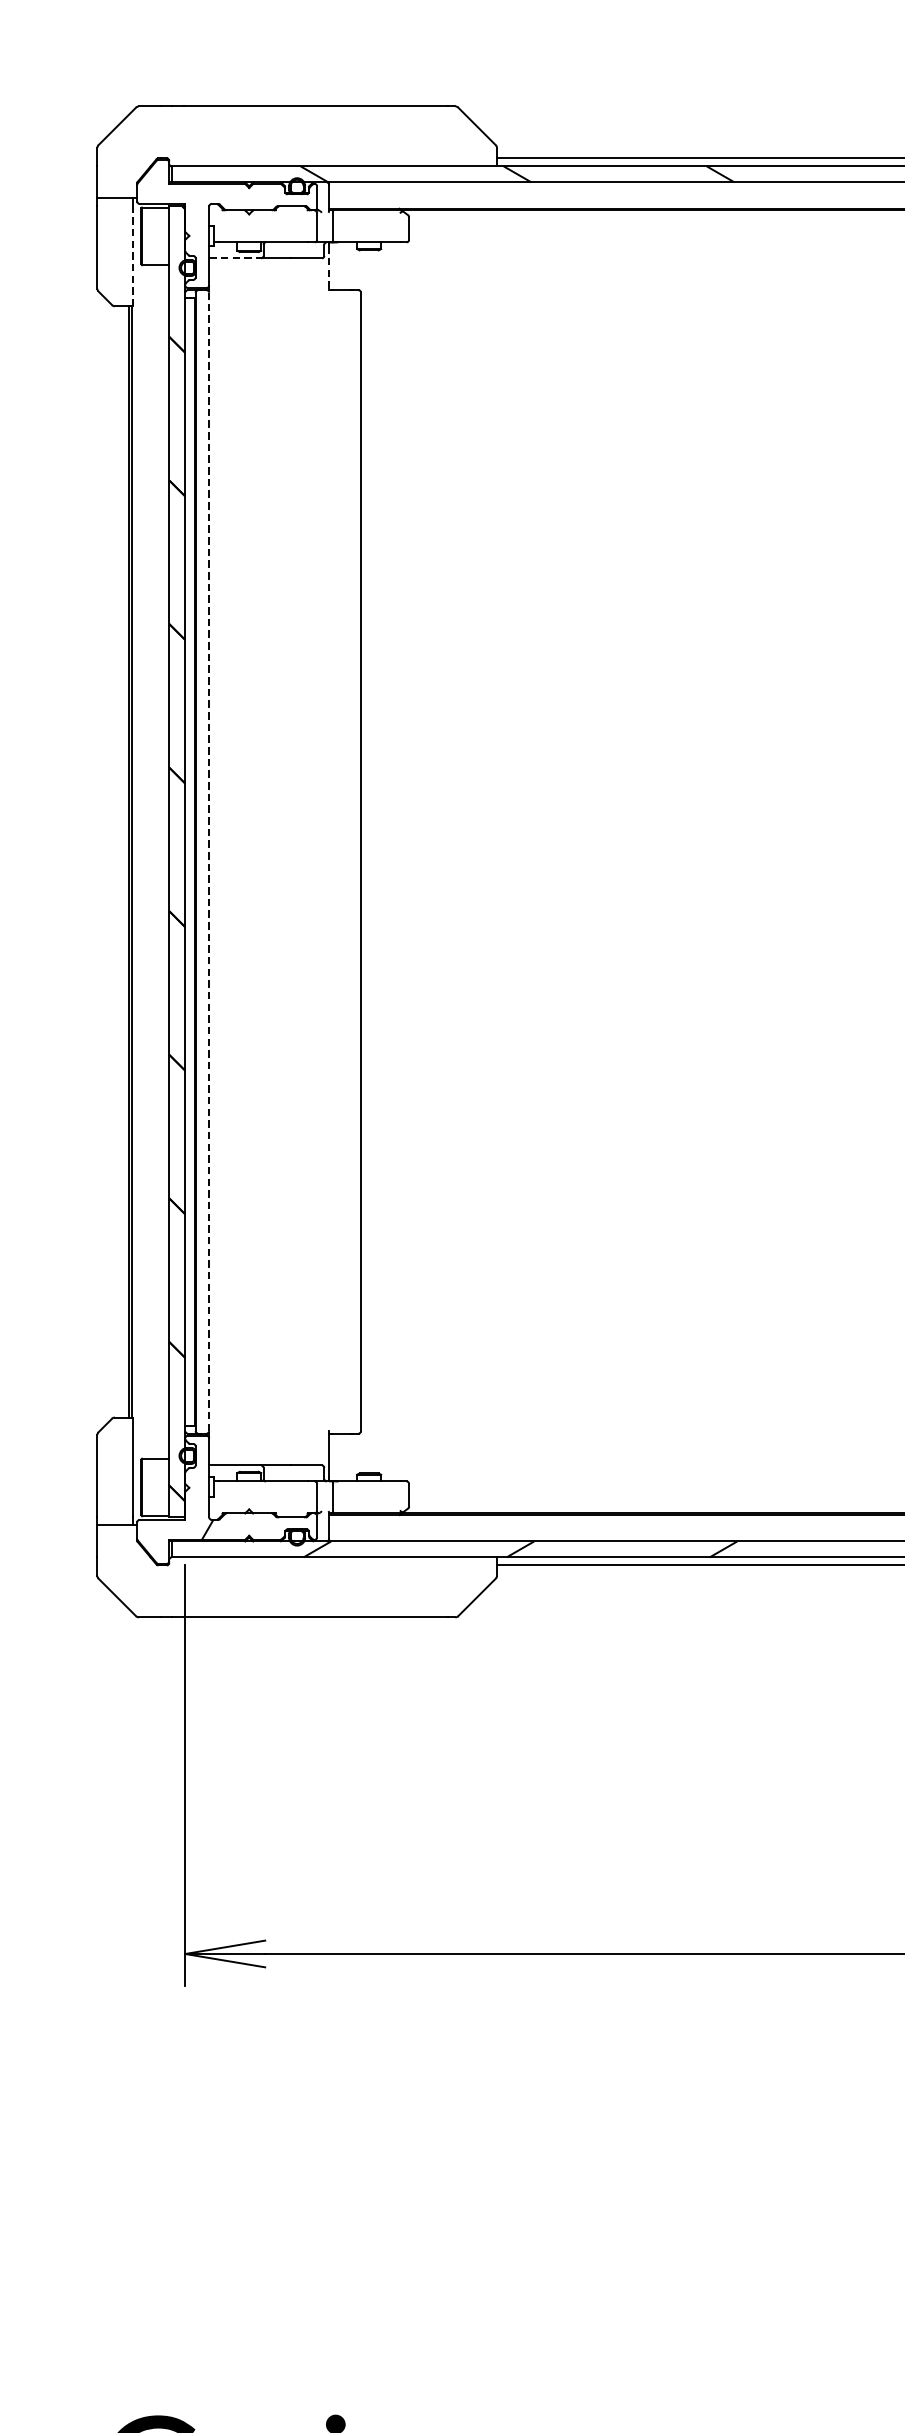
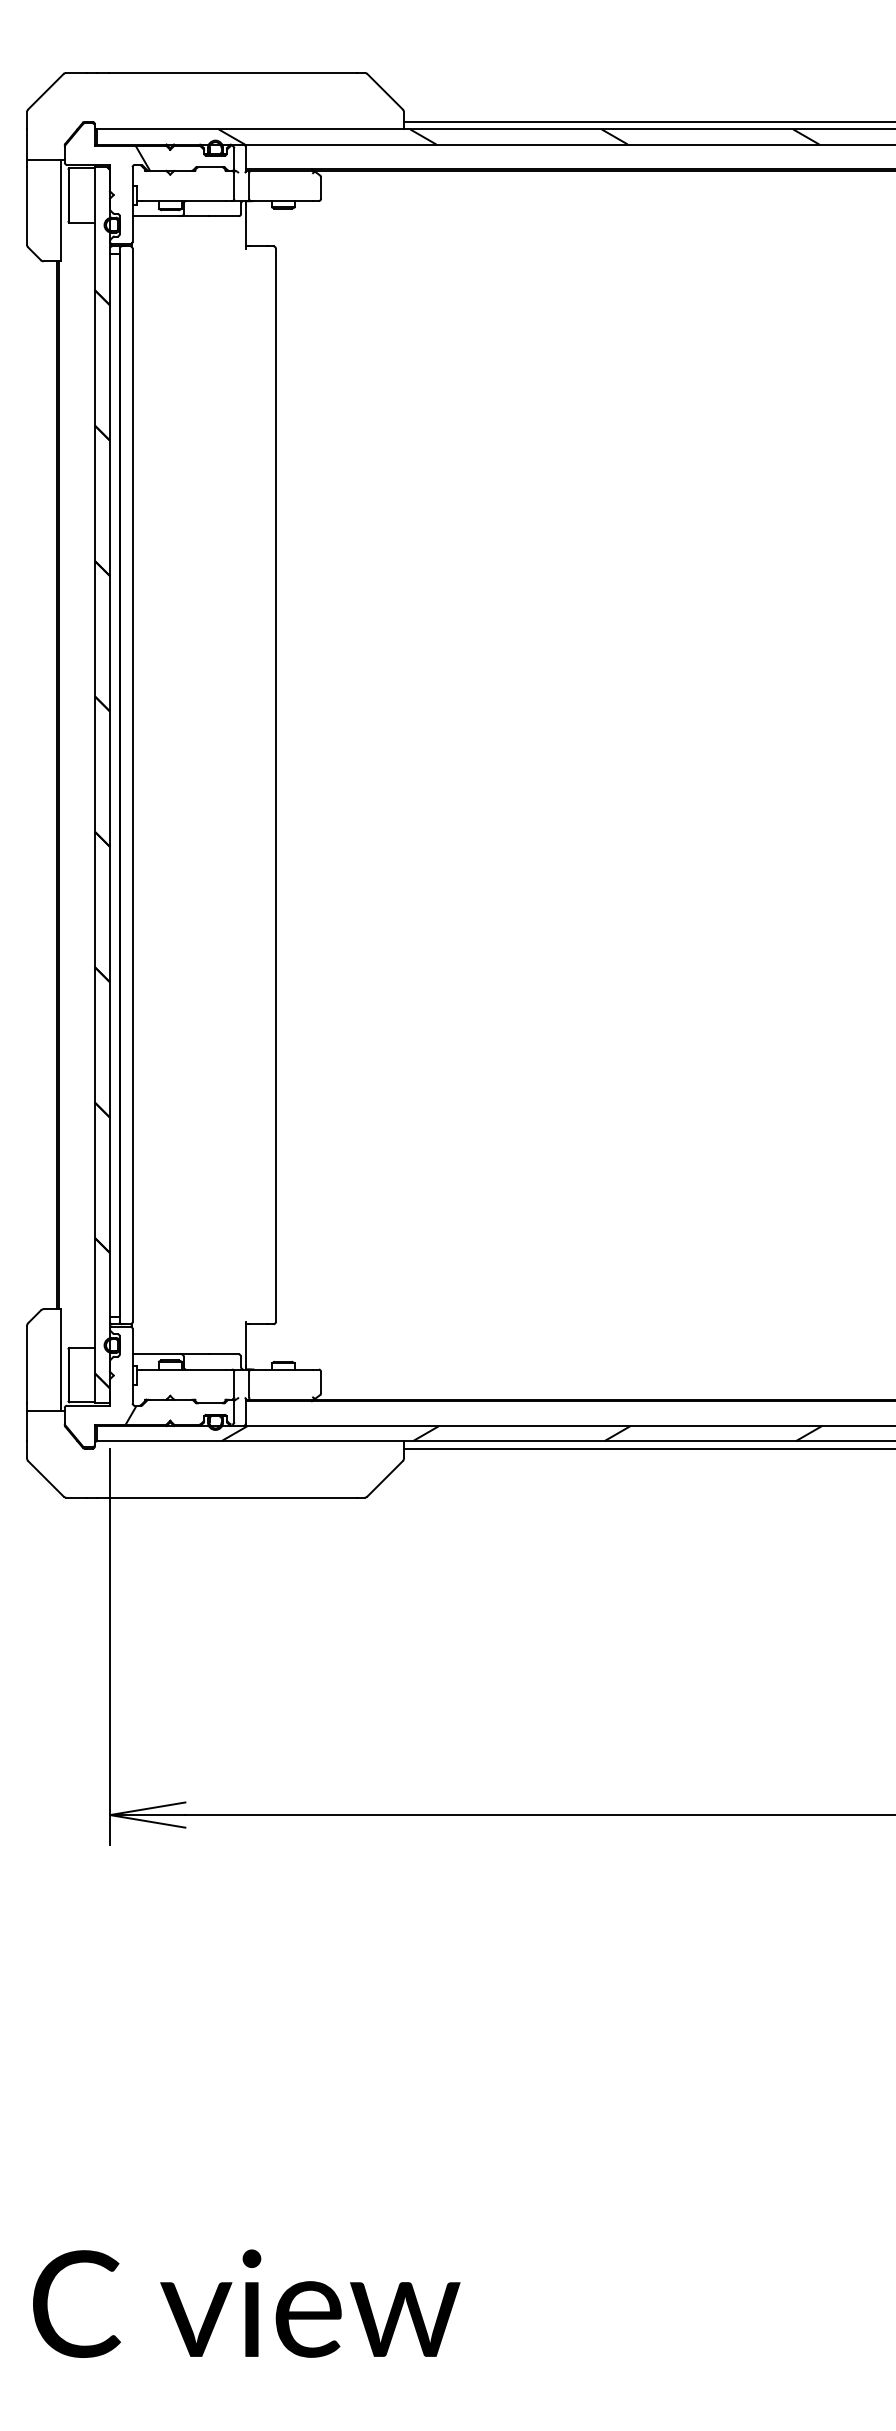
hatch: (219, 197) -> (142, 158), added
line: (132, 255) -> (60, 213), dashed -> solid
line: (234, 258) -> (156, 216), dashed -> solid
line: (328, 269) -> (245, 226), dashed -> solid
line: (209, 862) -> (132, 785), dashed -> solid

